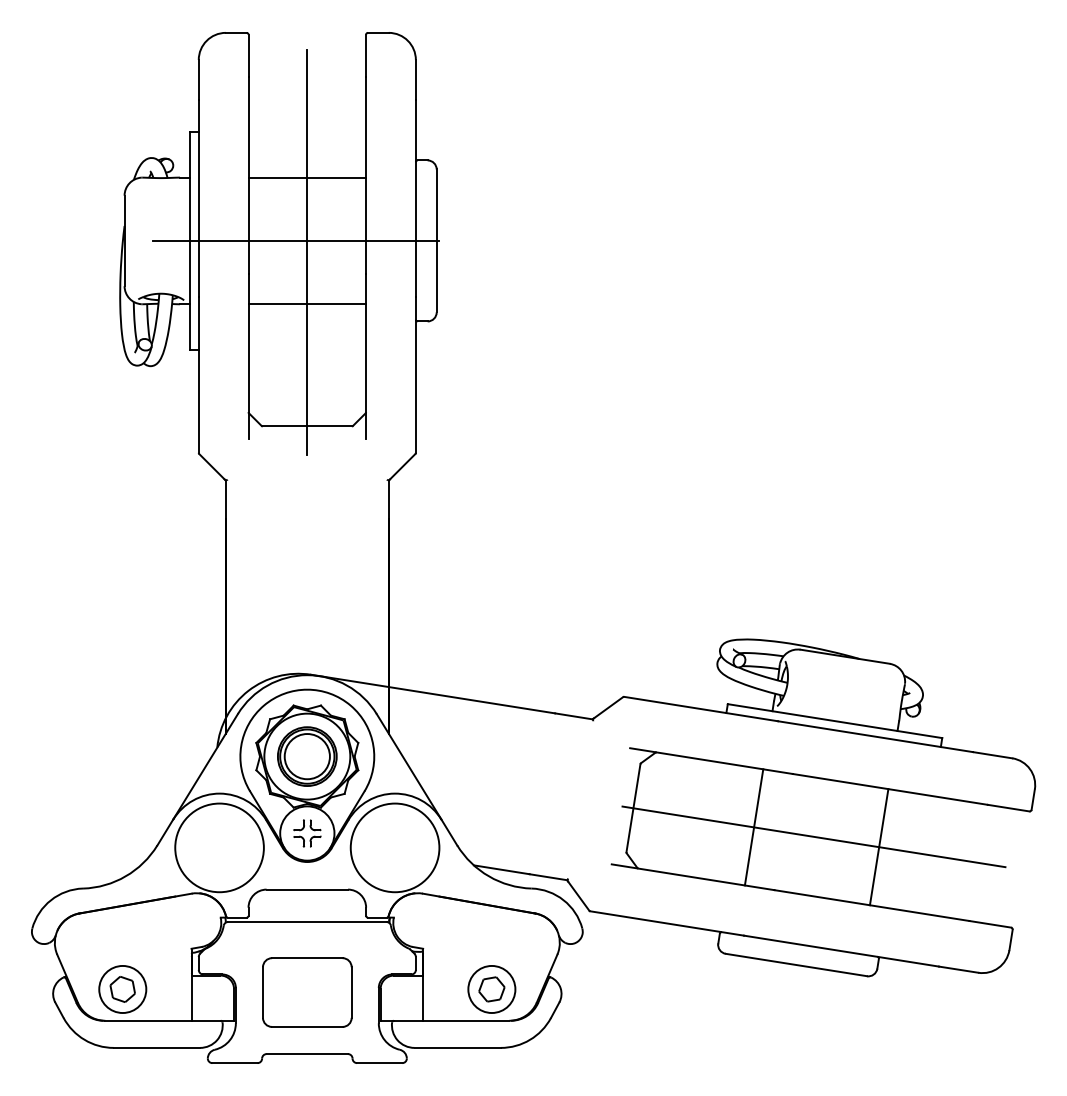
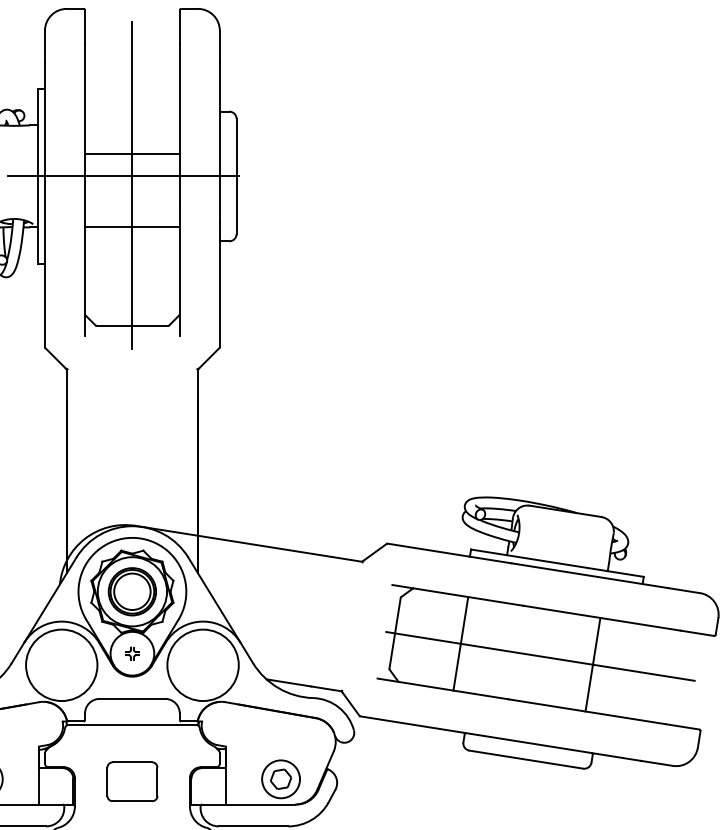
line: (307, 177) -> (132, 153), moved
line: (753, 827) -> (460, 644), moved
part: (307, 833) -> (132, 653), size x0.6
part: (307, 992) -> (132, 781), size x0.7

